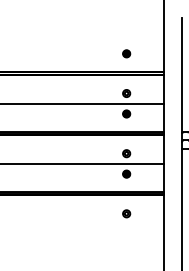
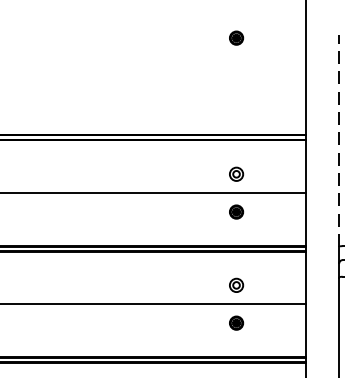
part: (126, 53) -> (236, 37), moved
line: (182, 75) -> (339, 140), solid -> dashed

